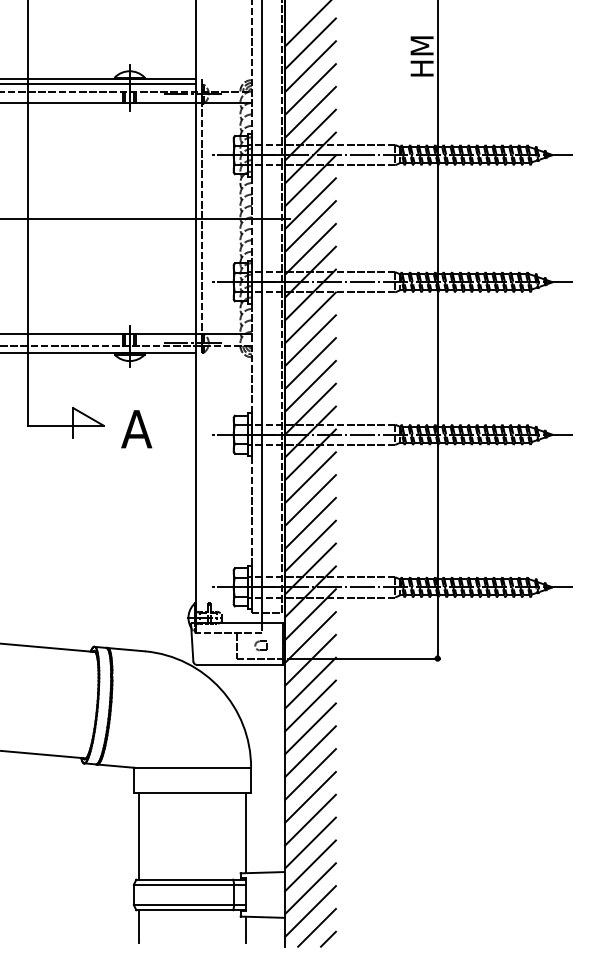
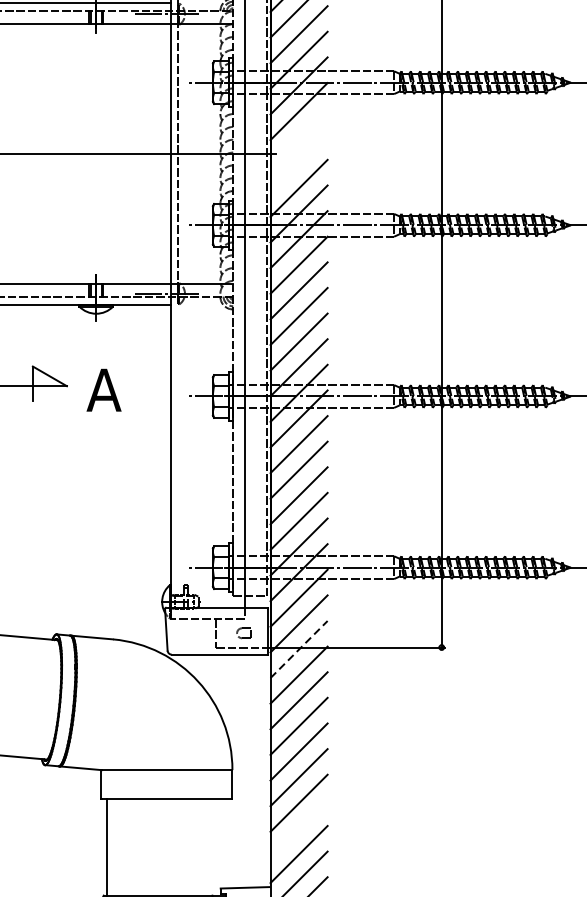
line: (310, 203) -> (299, 136), removed
line: (310, 226) -> (299, 162), removed
line: (310, 660) -> (299, 649), solid -> dashed
line: (310, 819) -> (299, 828), removed
line: (245, 833) -> (226, 843), removed

